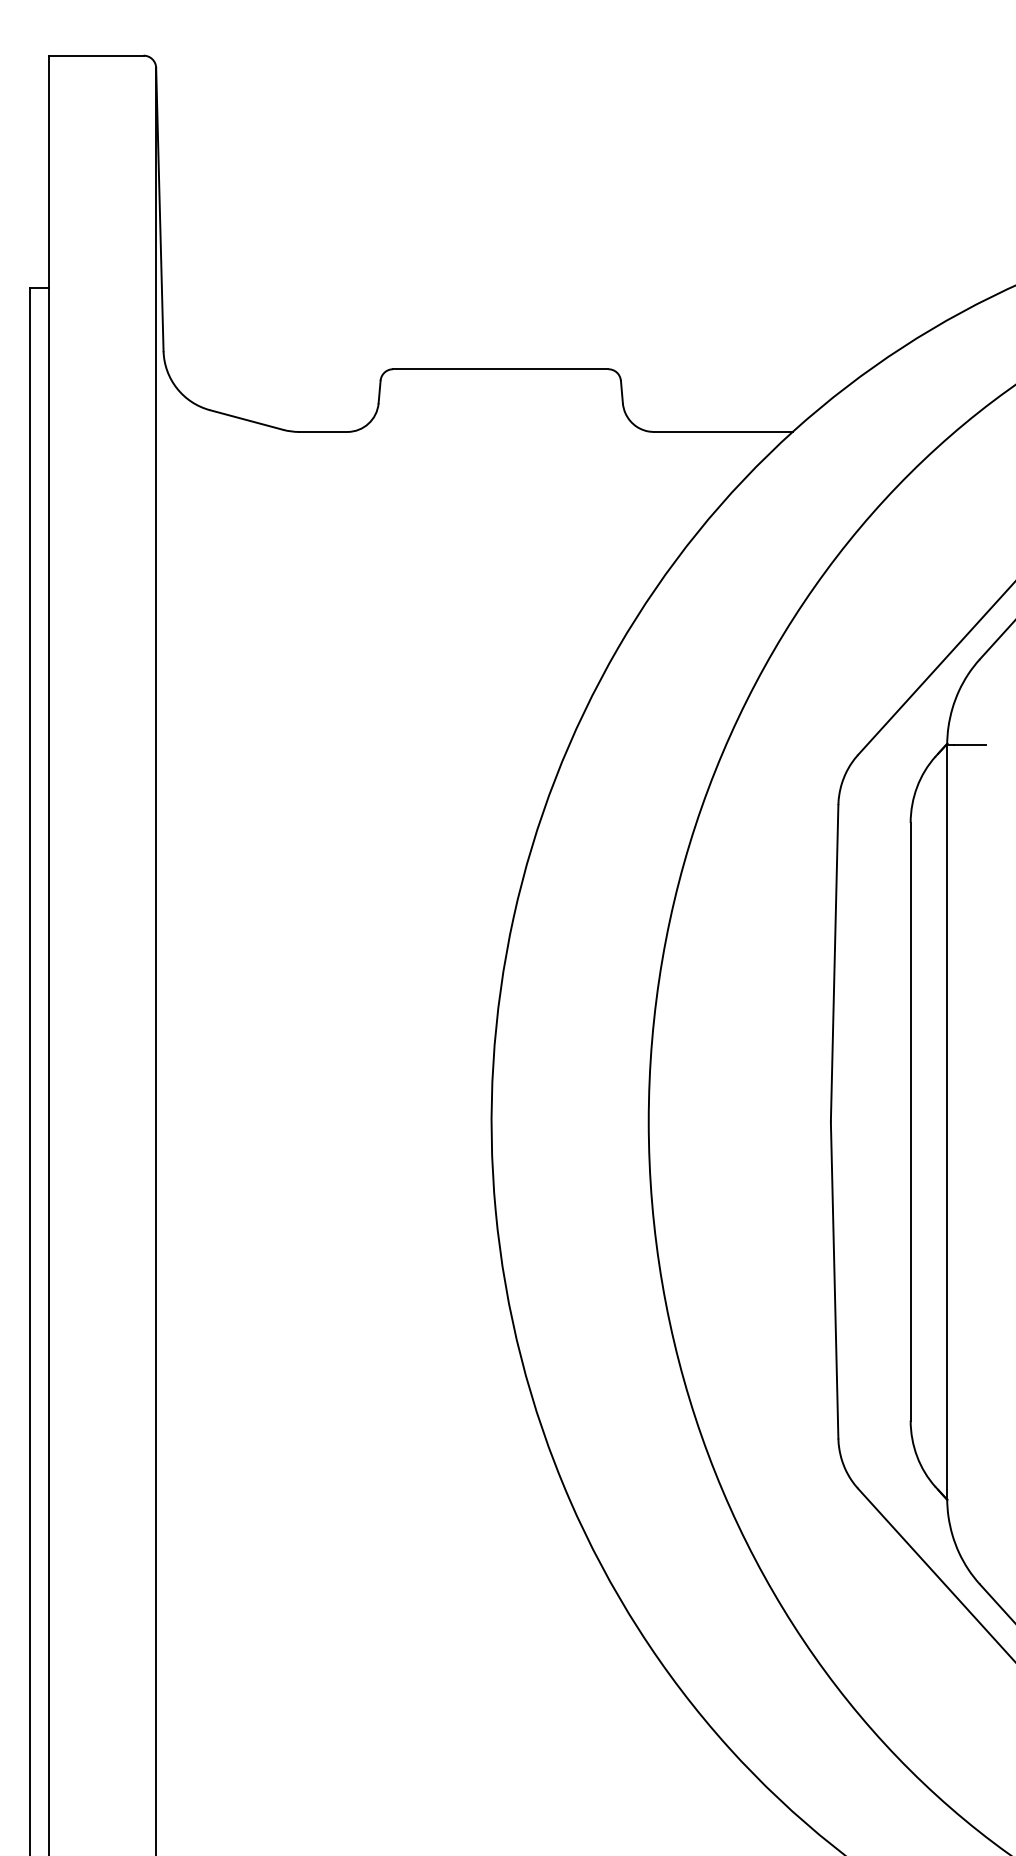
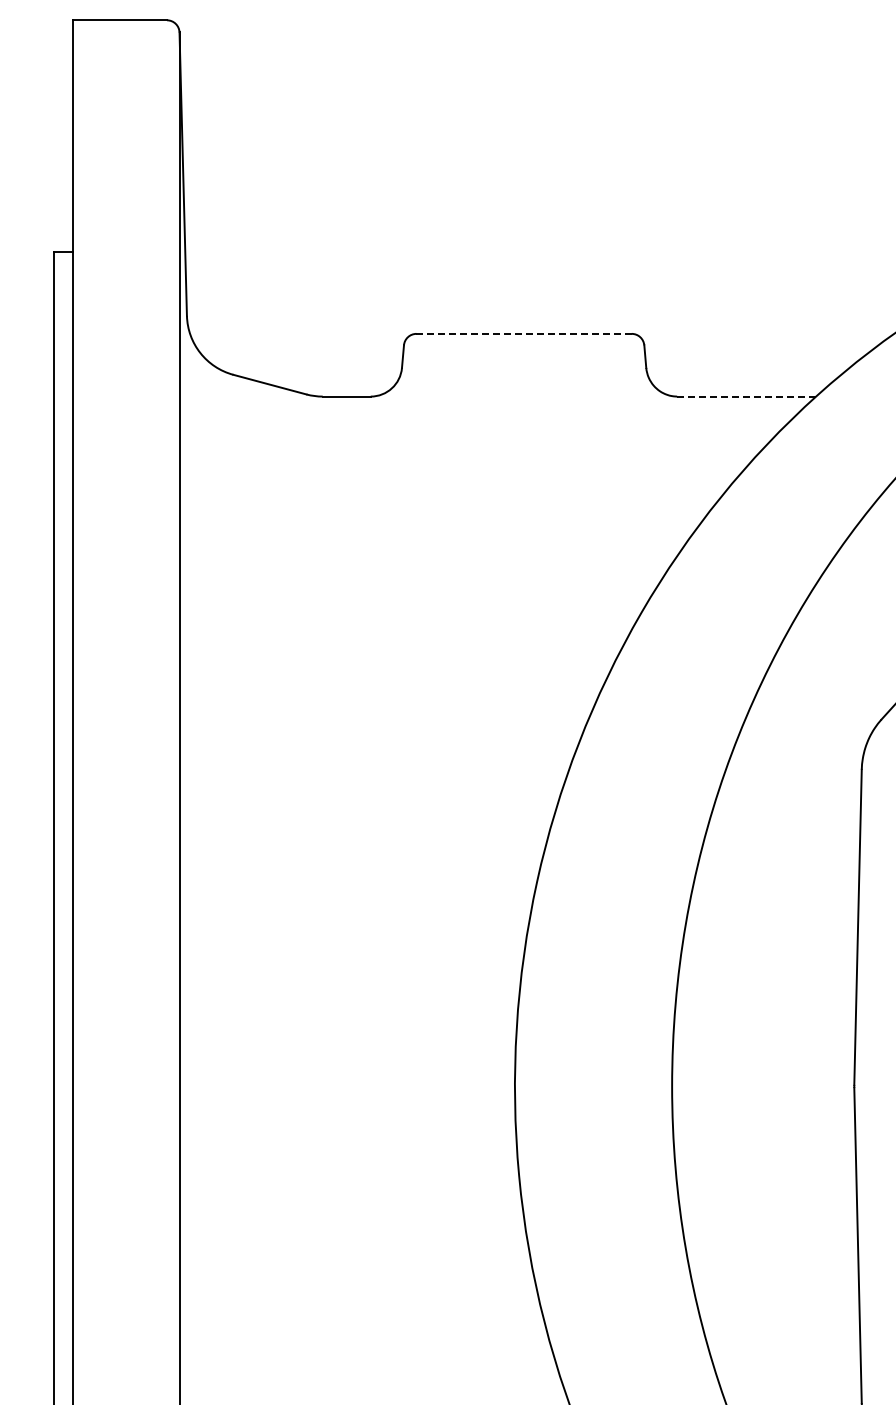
line: (500, 369) -> (523, 334), solid -> dashed
line: (722, 431) -> (745, 396), solid -> dashed

